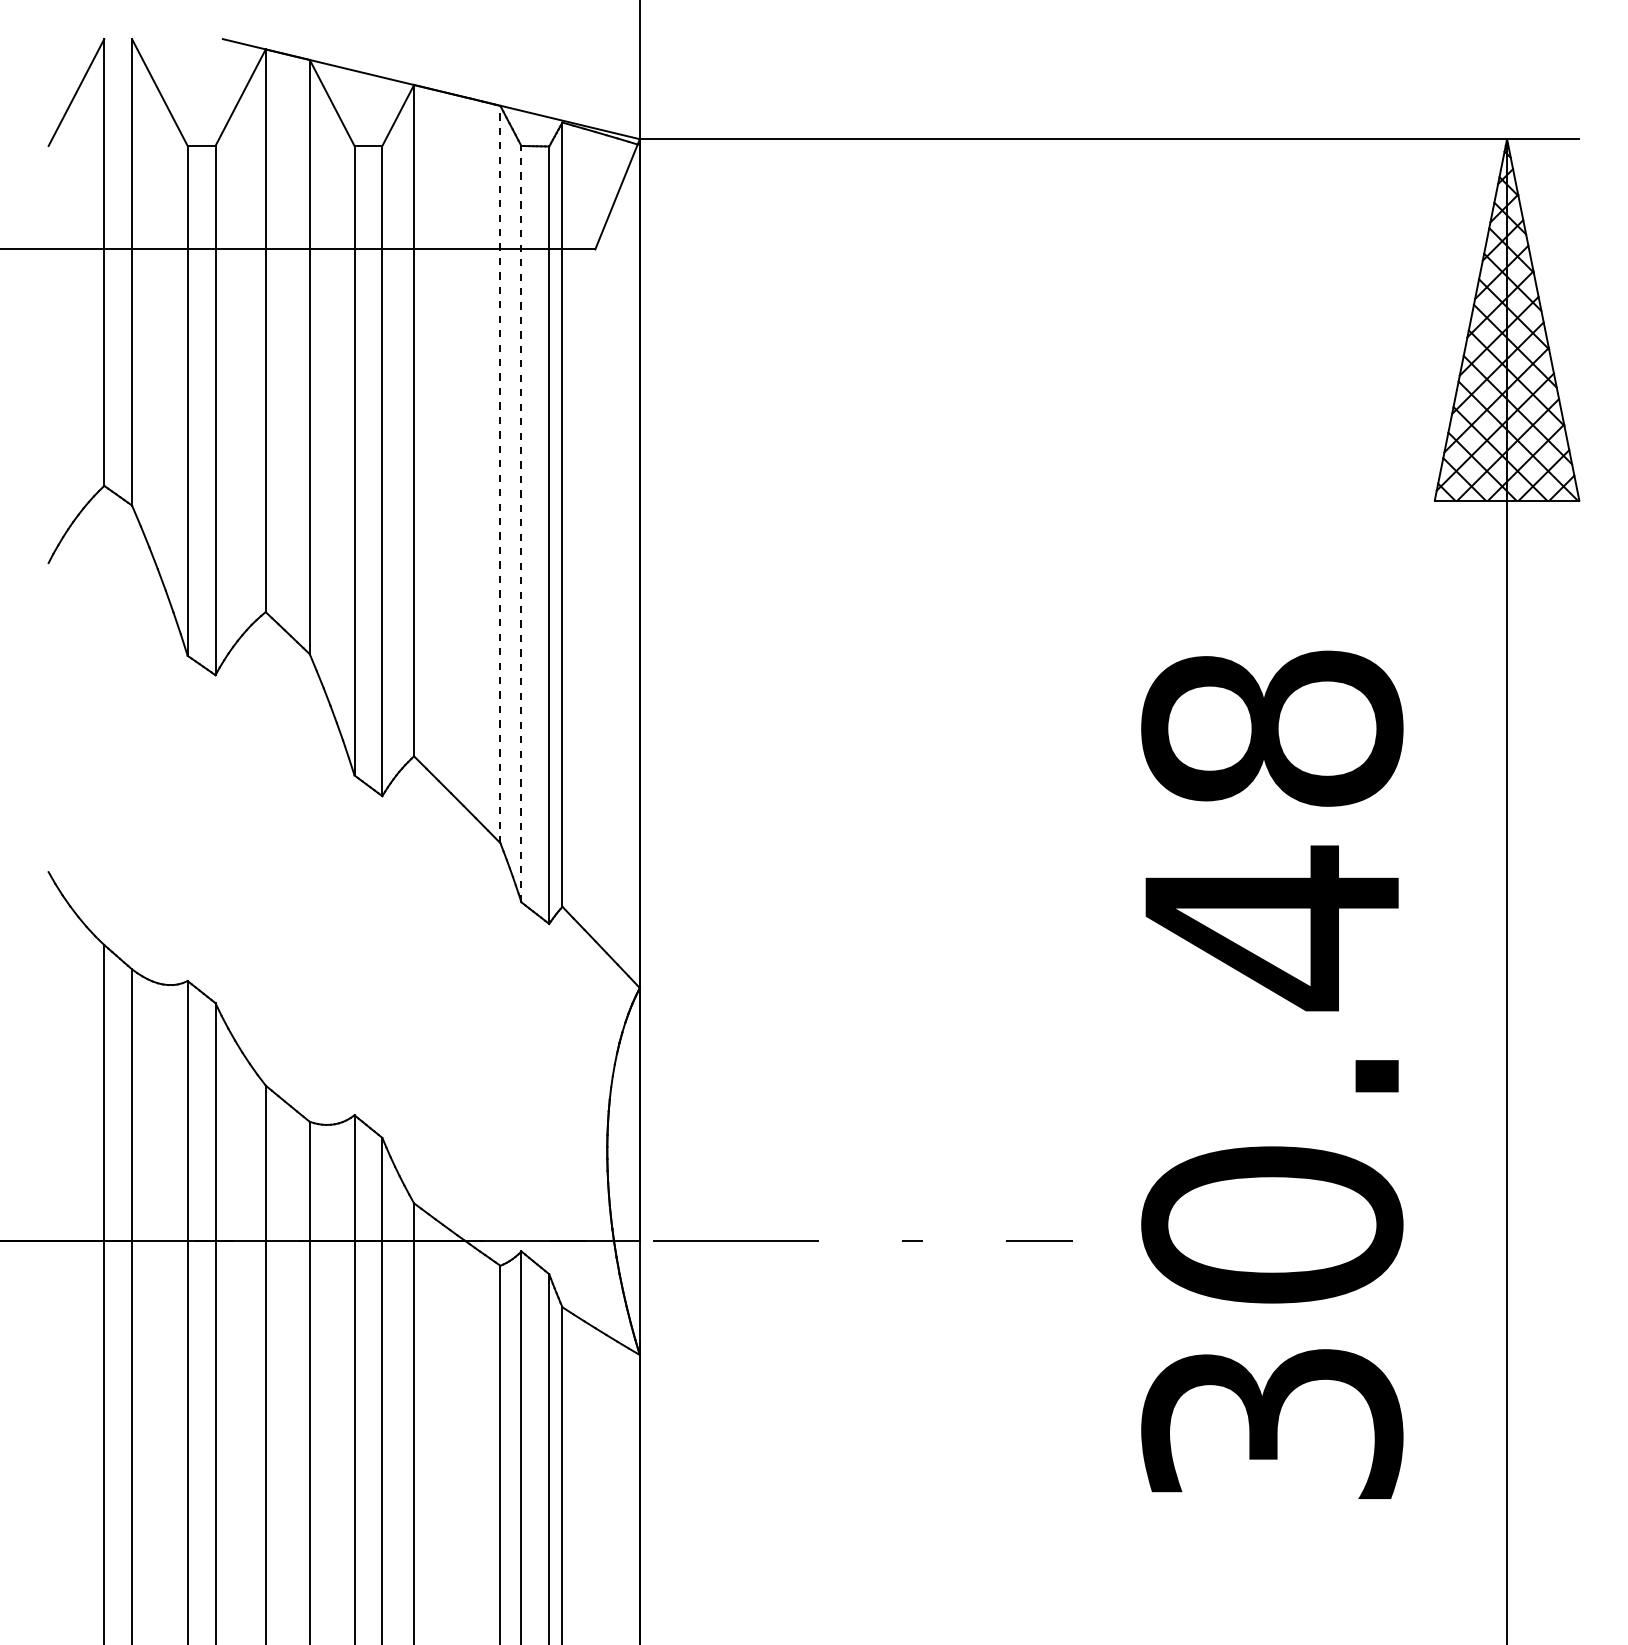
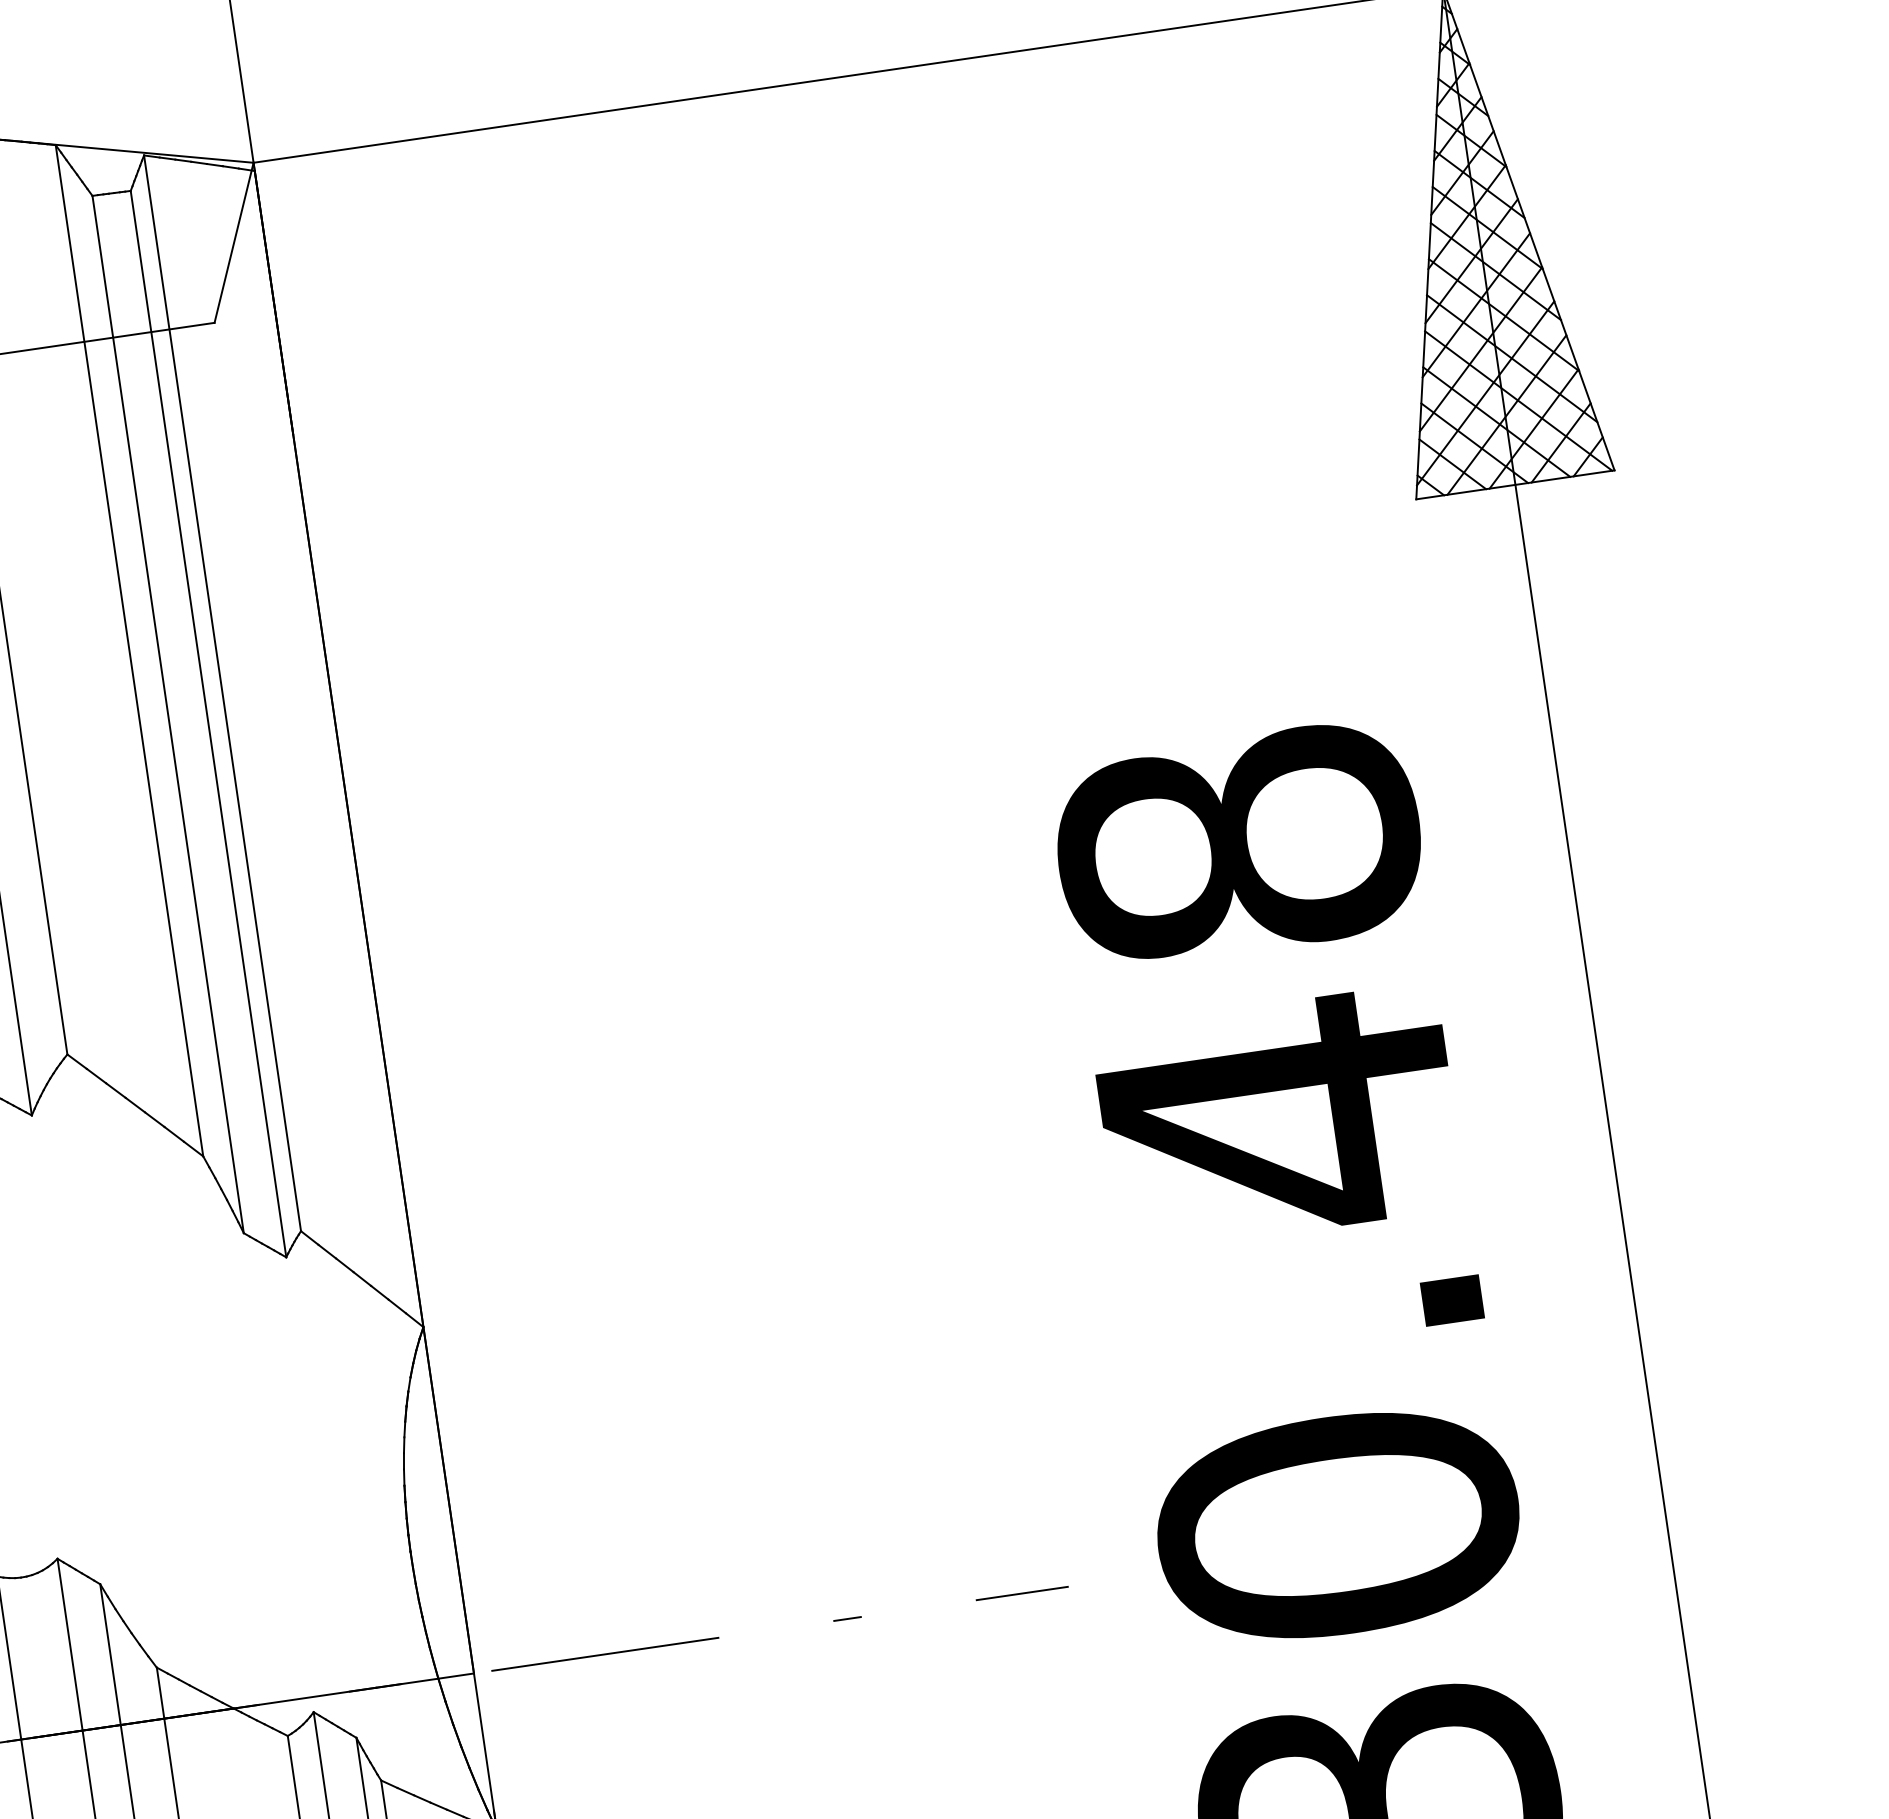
line: (500, 474) -> (129, 650), dashed -> solid
line: (521, 523) -> (168, 713), dashed -> solid

